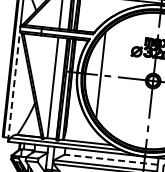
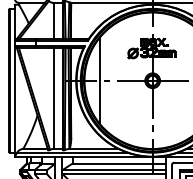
line: (13, 86) -> (14, 101), dashed -> solid
line: (111, 159) -> (119, 163), dashed -> solid

